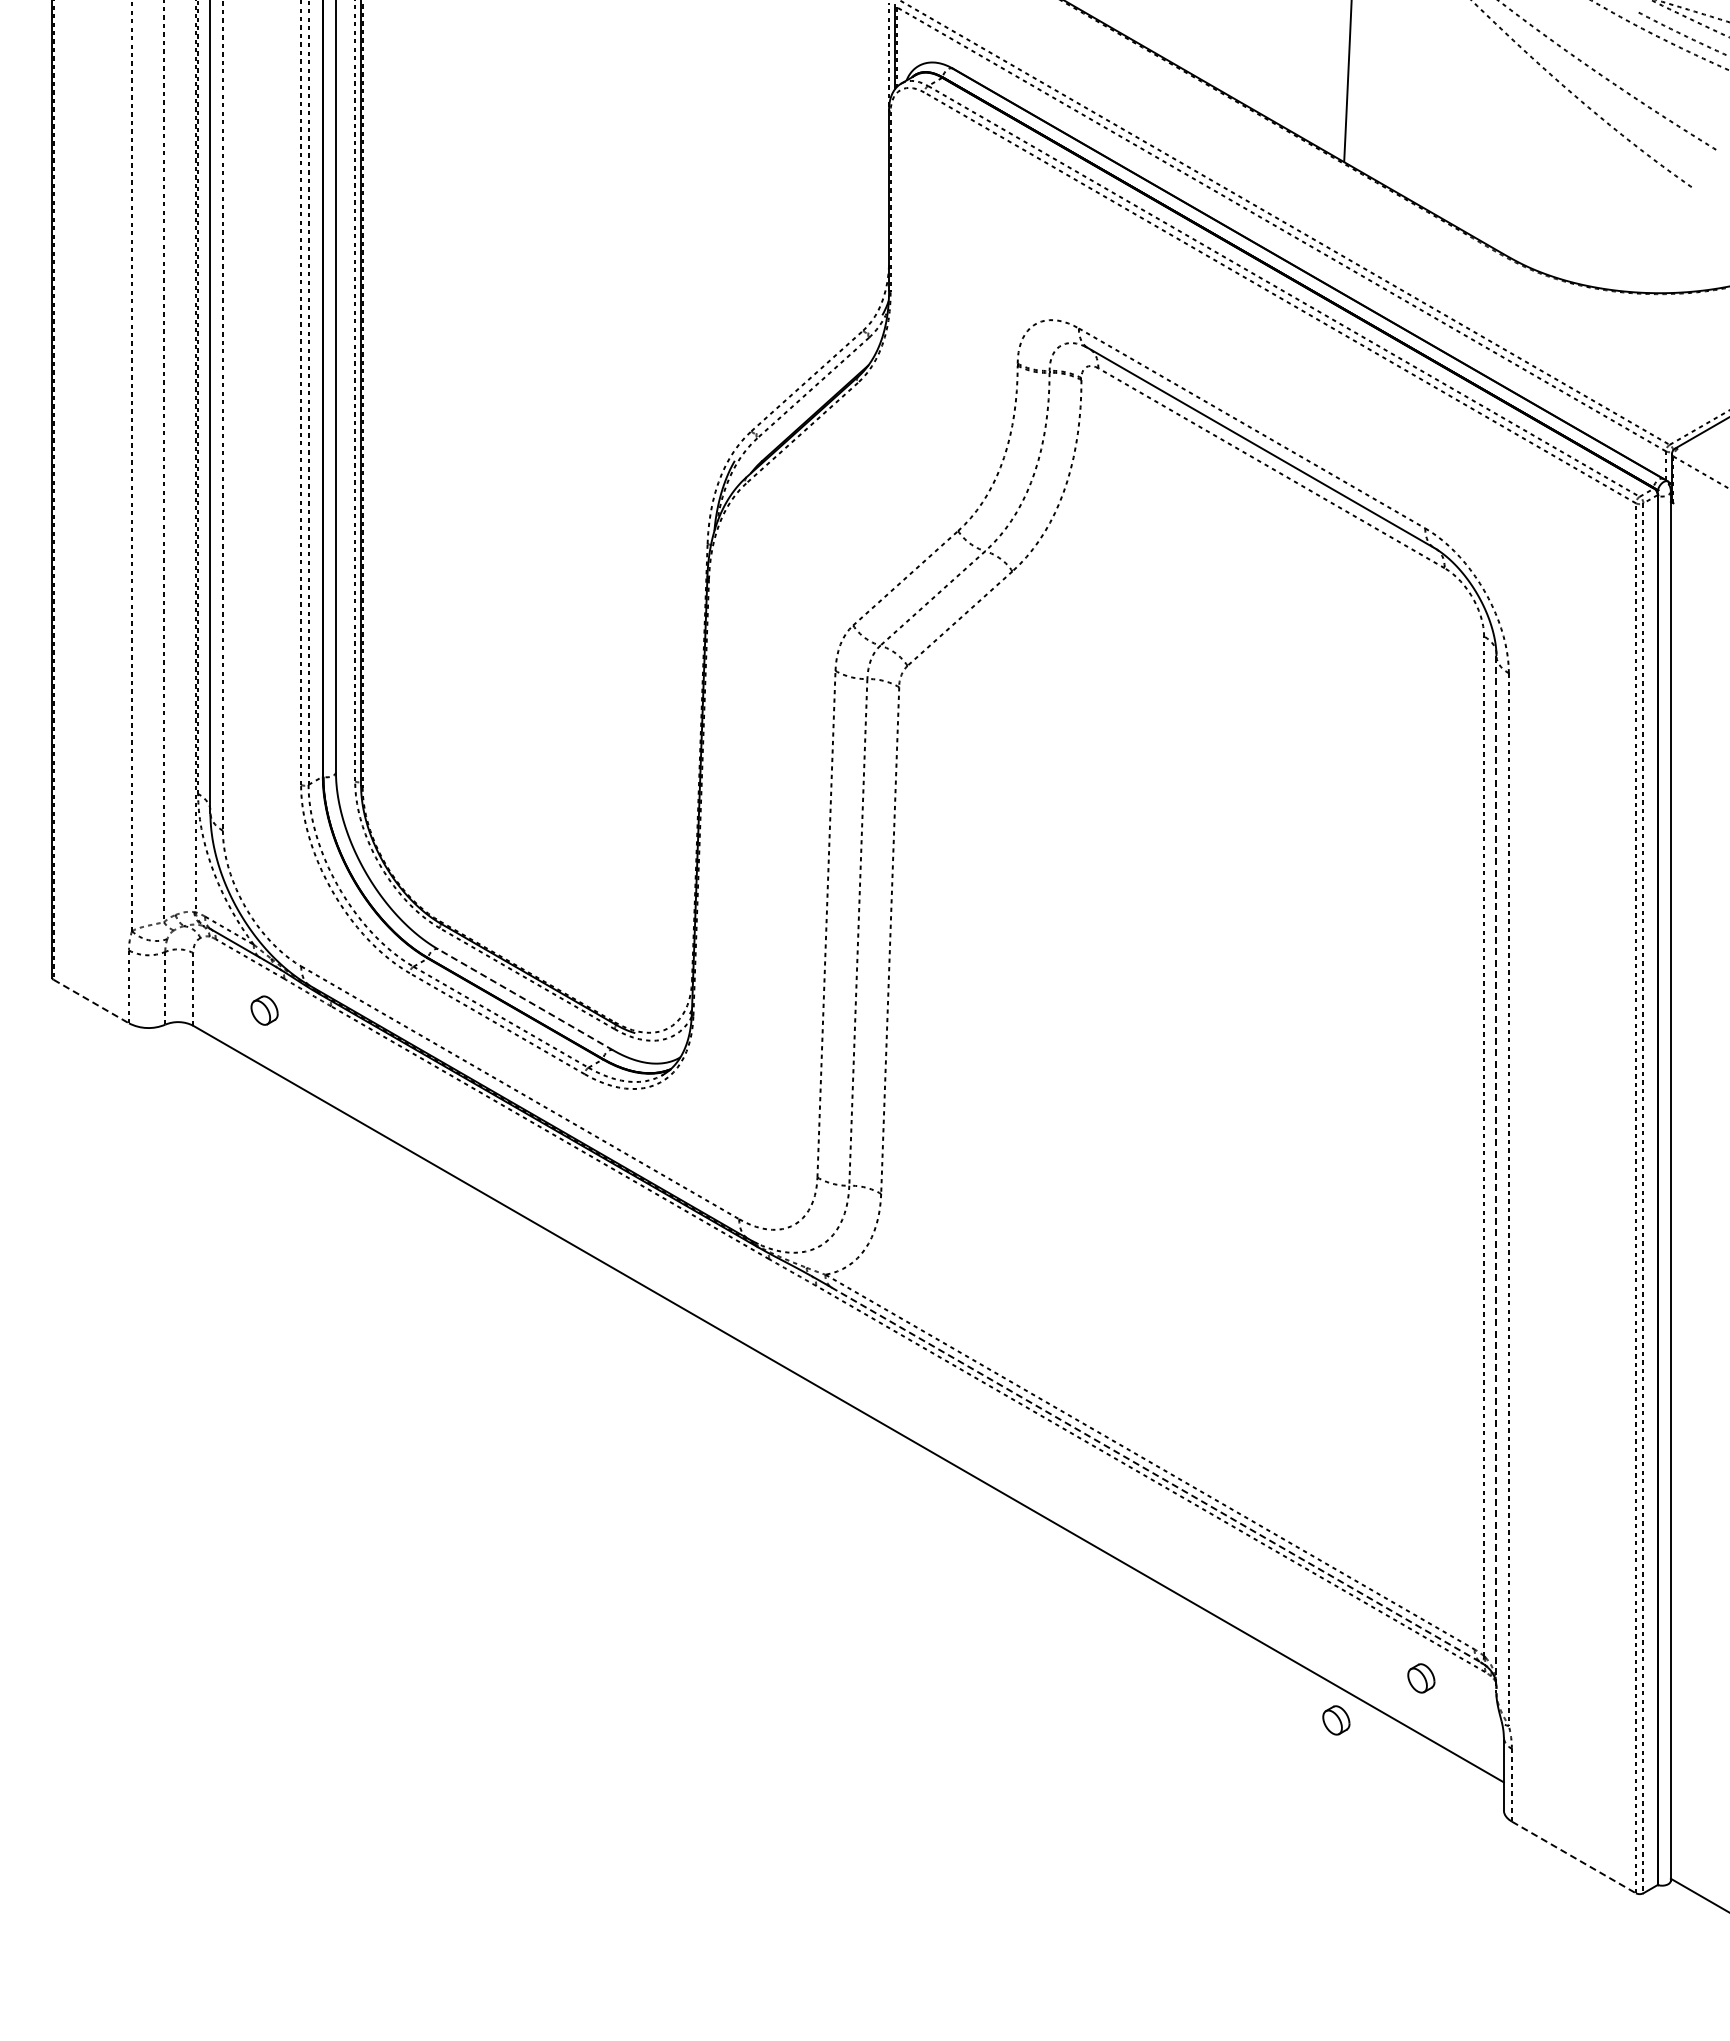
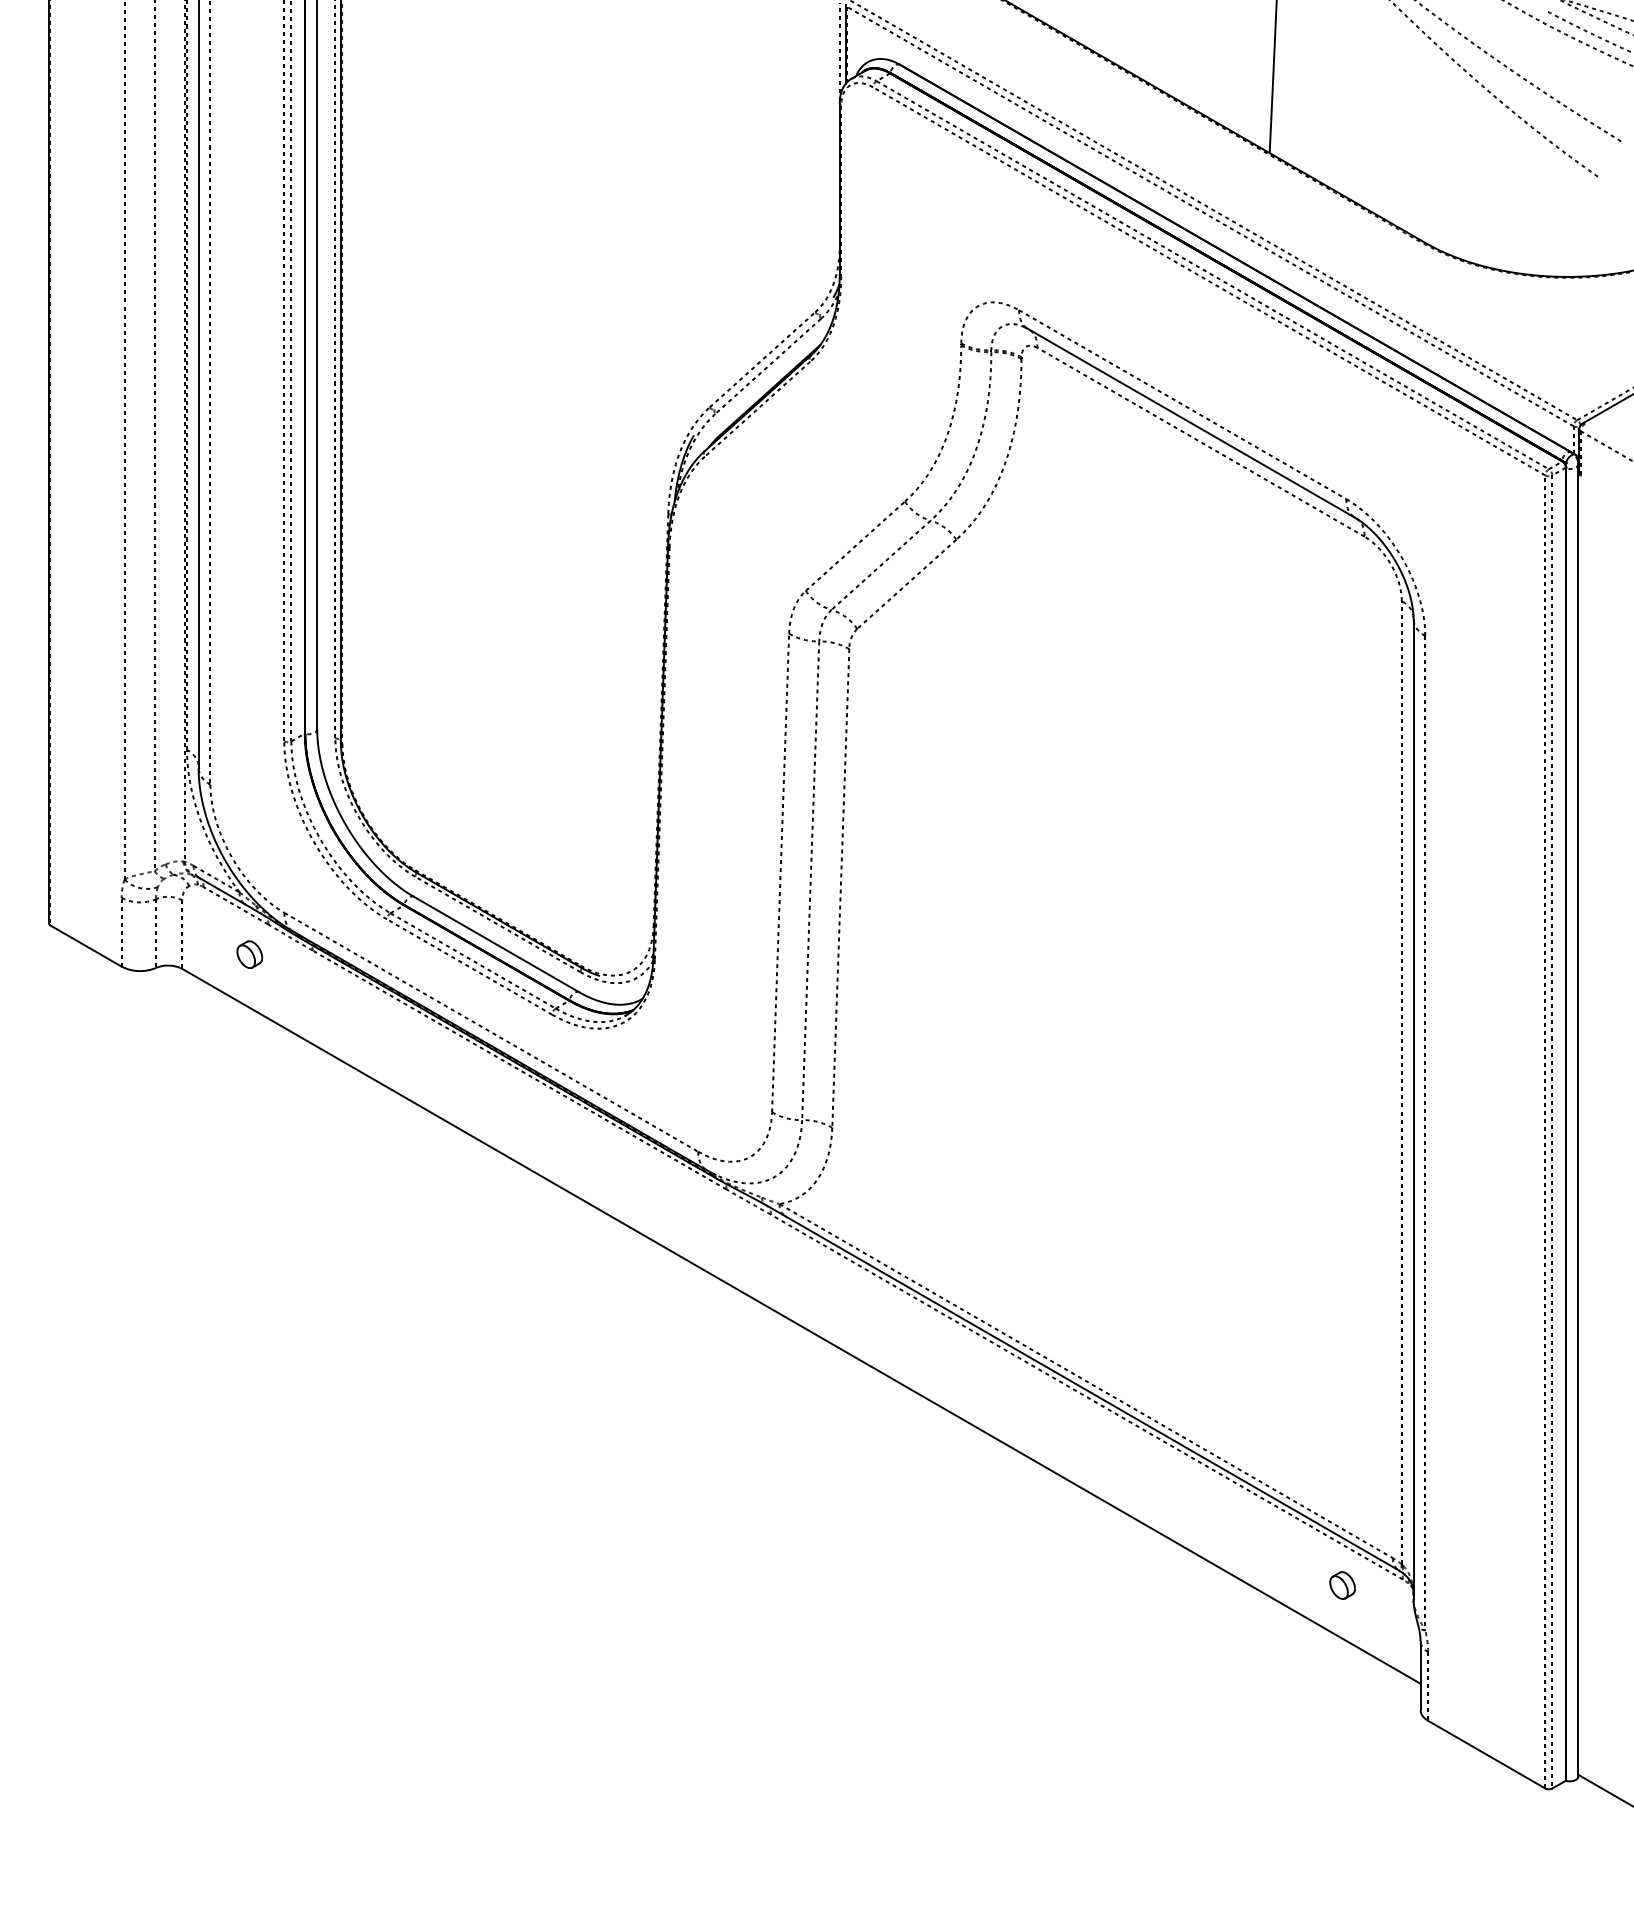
line: (525, 999) -> (496, 944), dashed -> solid
line: (91, 1001) -> (86, 946), dashed -> solid
line: (1496, 1174) -> (1413, 1109), dashed -> solid
line: (1155, 1474) -> (1091, 1392), dashed -> solid
part: (1336, 1720) -> (1262, 1625), removed
line: (1573, 1857) -> (1486, 1754), dashed -> solid

